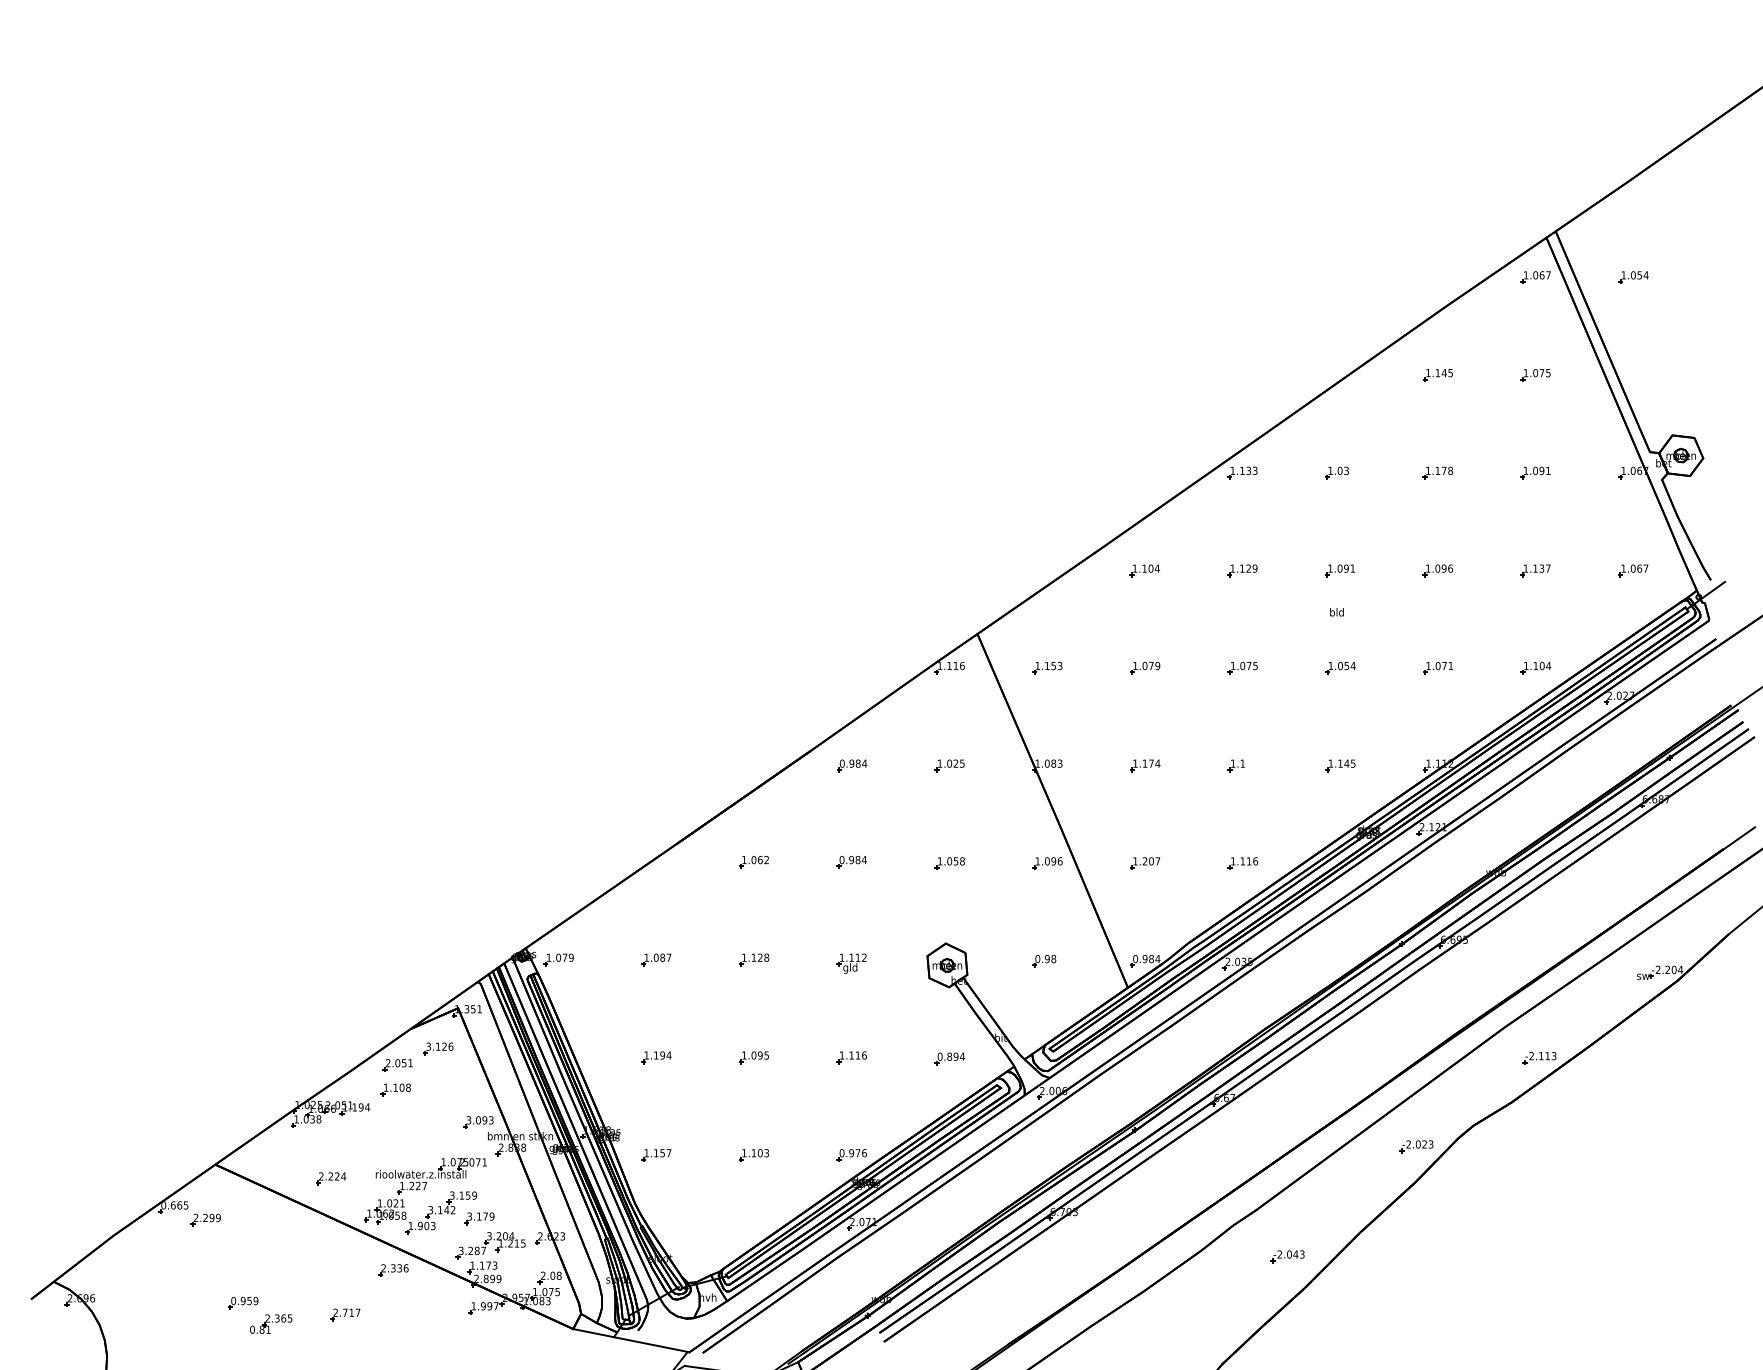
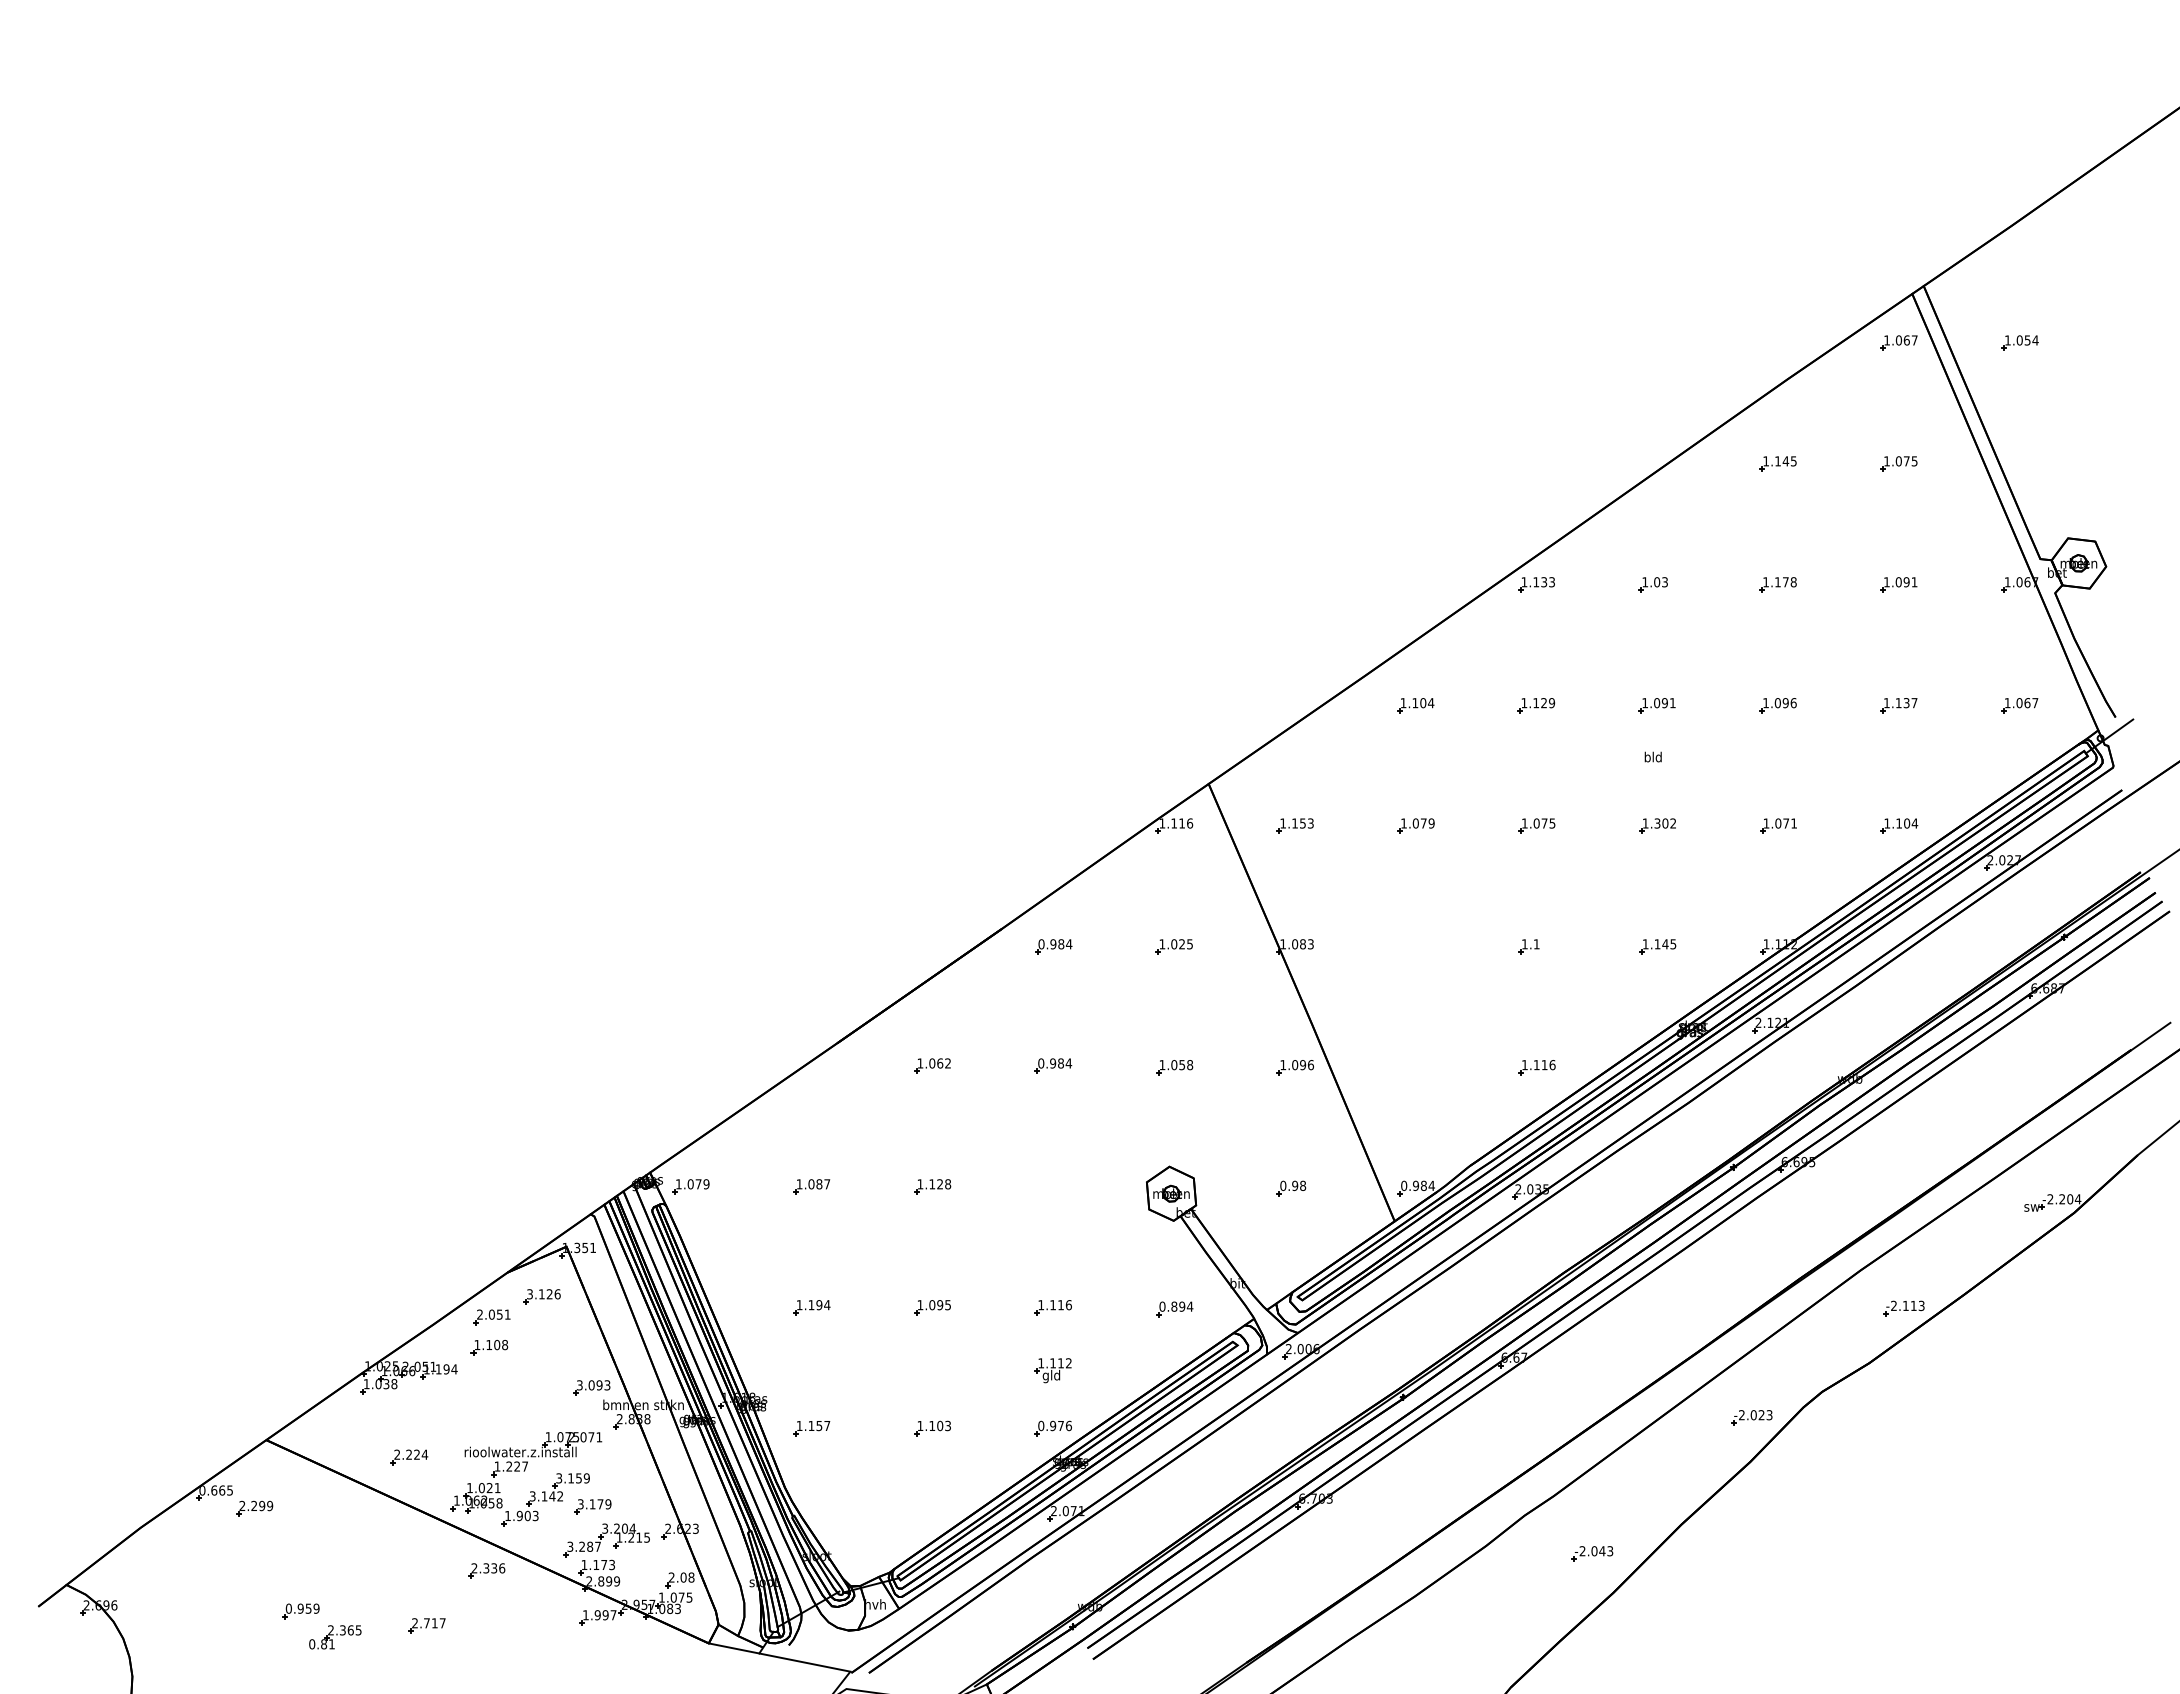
text: (1346, 665) -> (1665, 823), 1.054 -> 1.302
part: (1144, 765) -> (1415, 946), removed
part: (1144, 863) -> (1415, 1067), removed
part: (851, 963) -> (1052, 1370), moved

